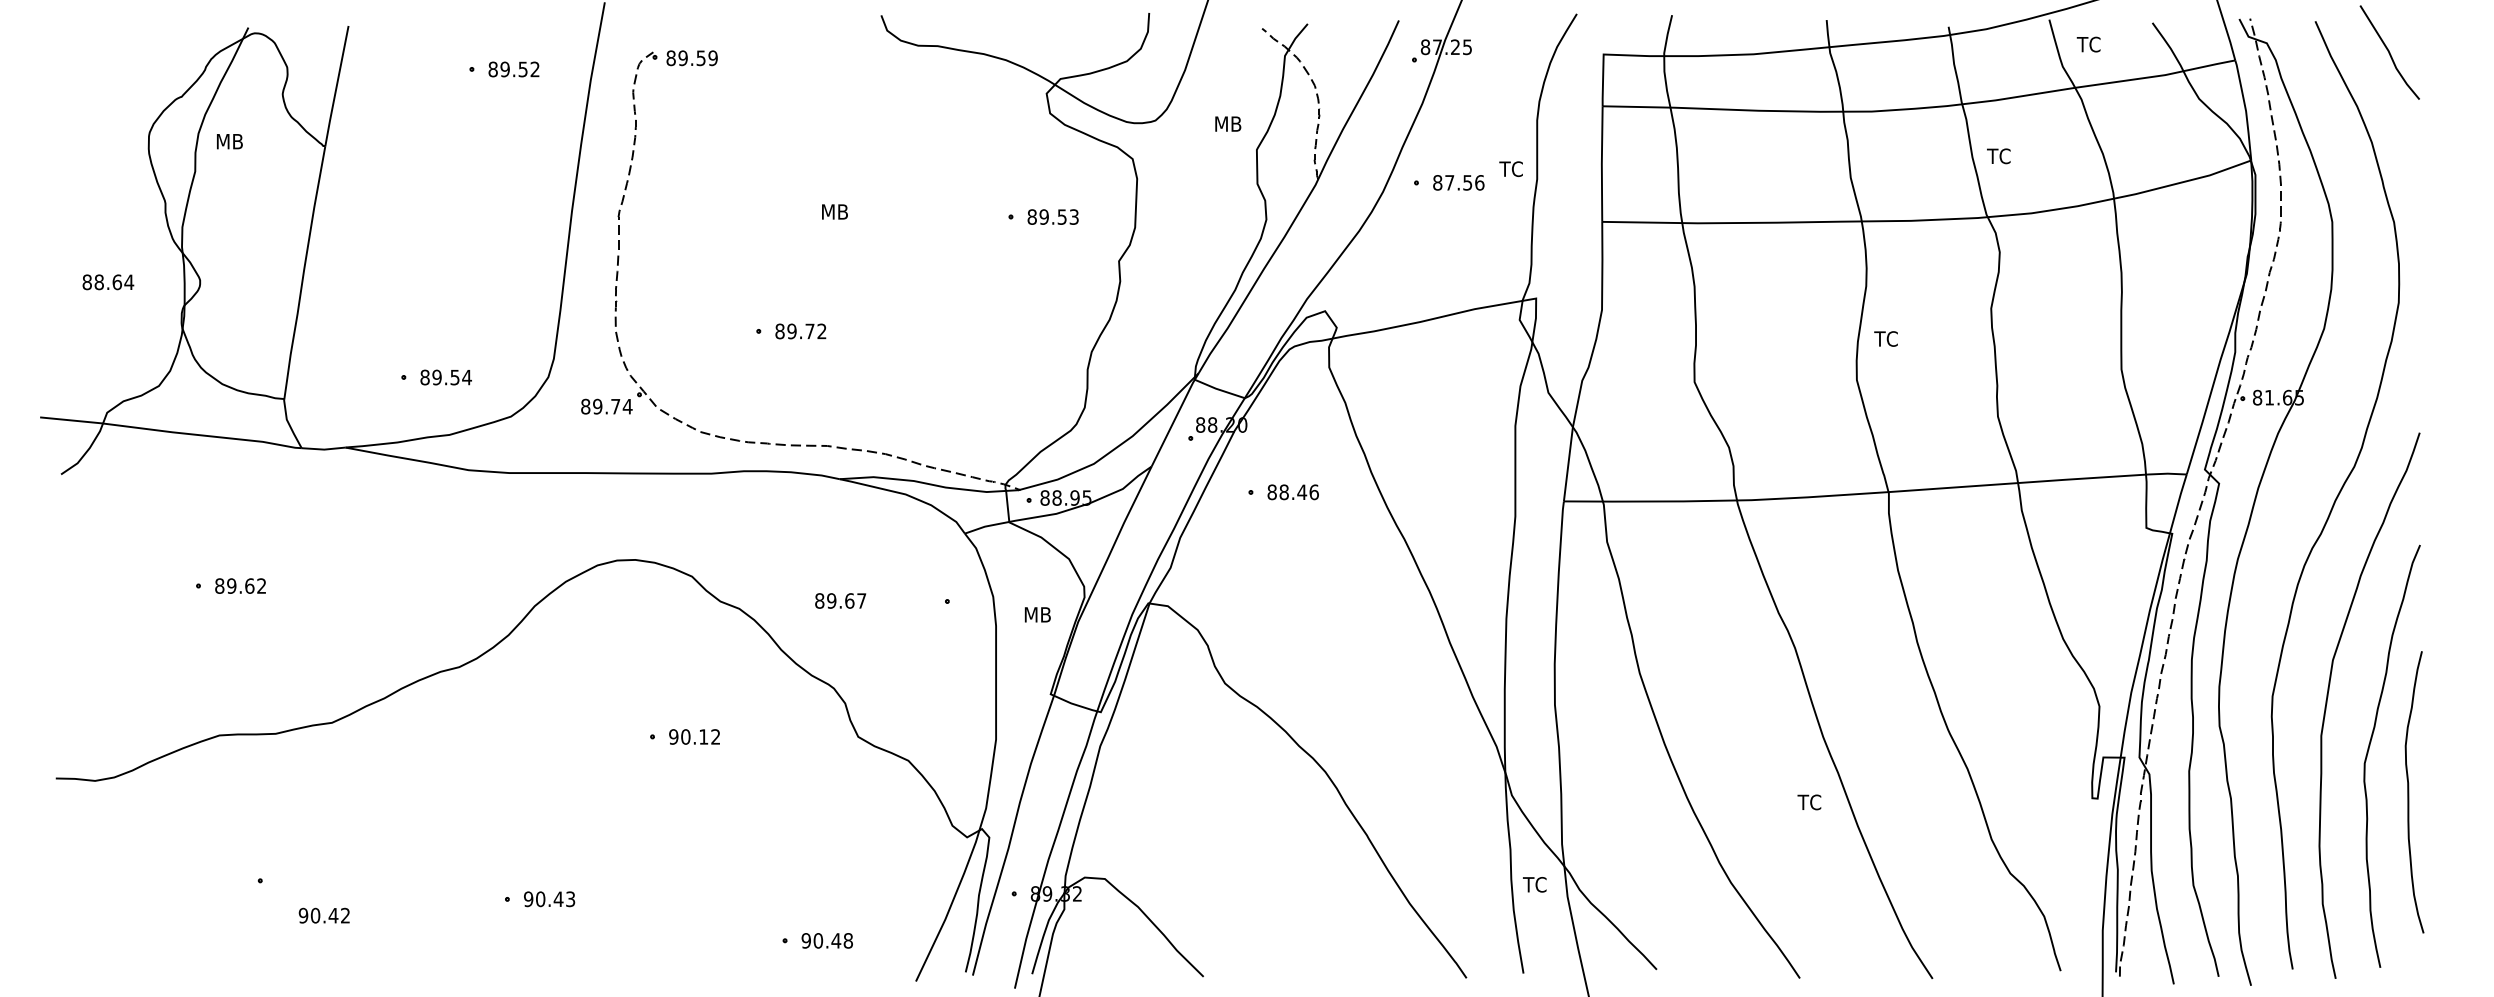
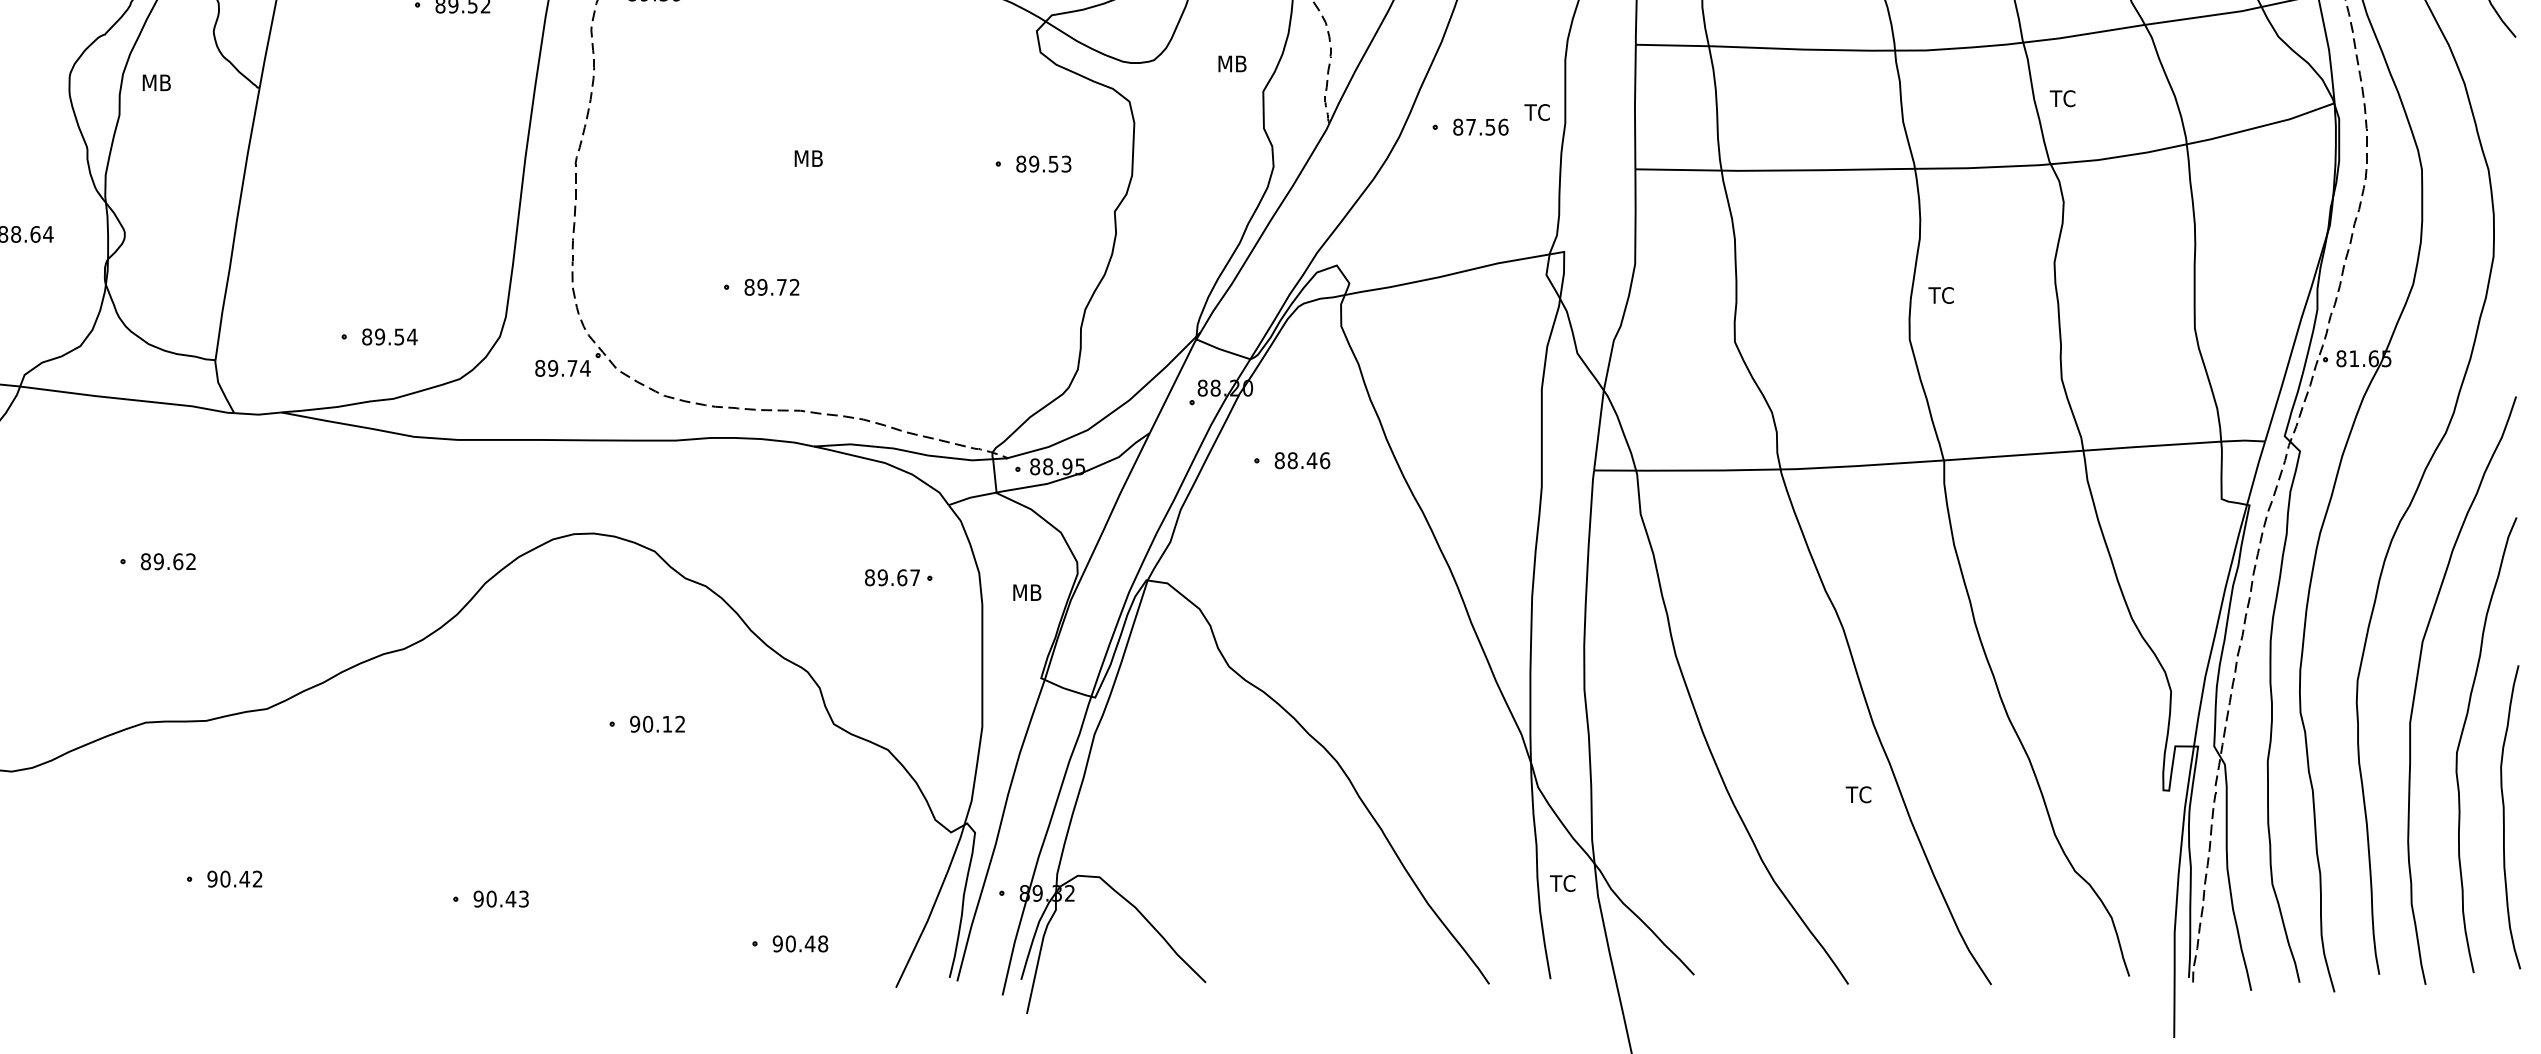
text: (840, 600) -> (892, 577), moved
curve: (2409, 792) -> (2505, 817), moved
text: (323, 915) -> (233, 878), moved

